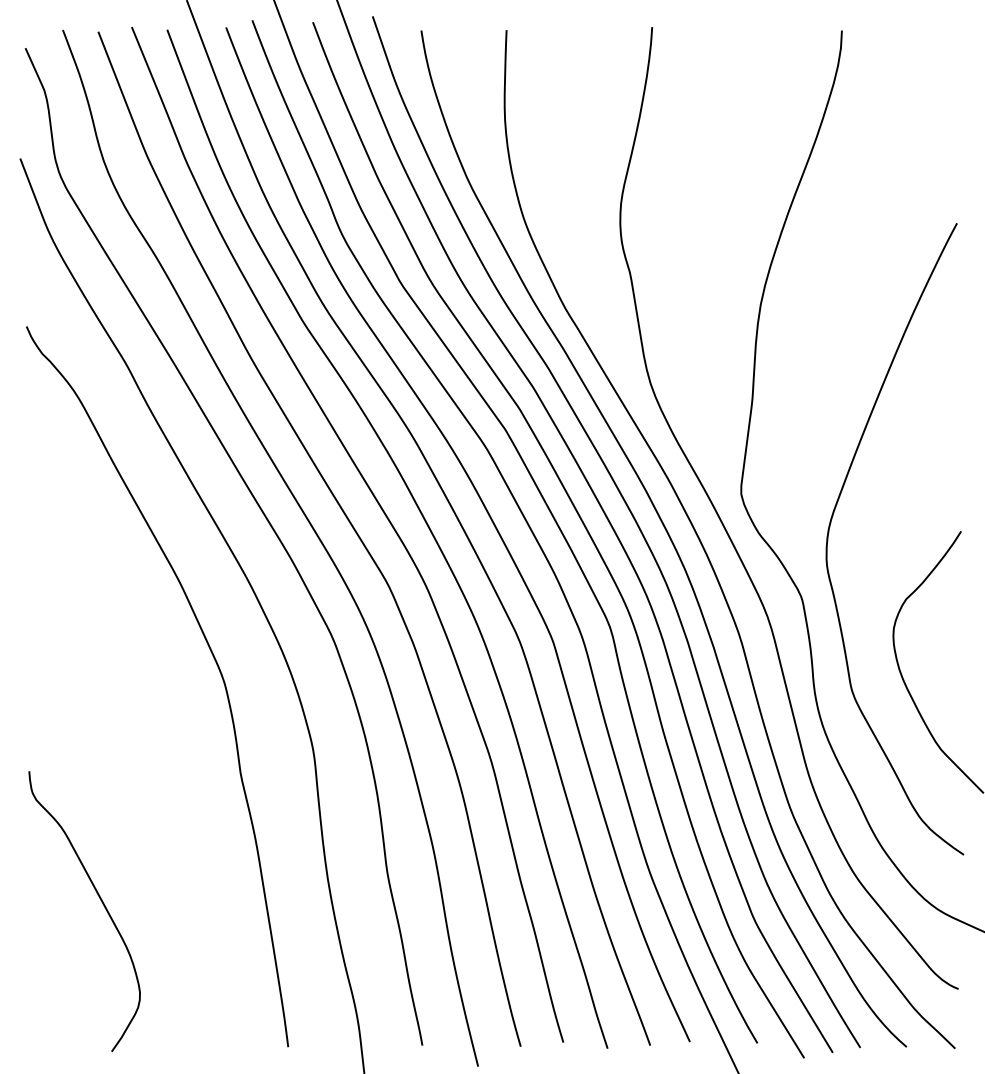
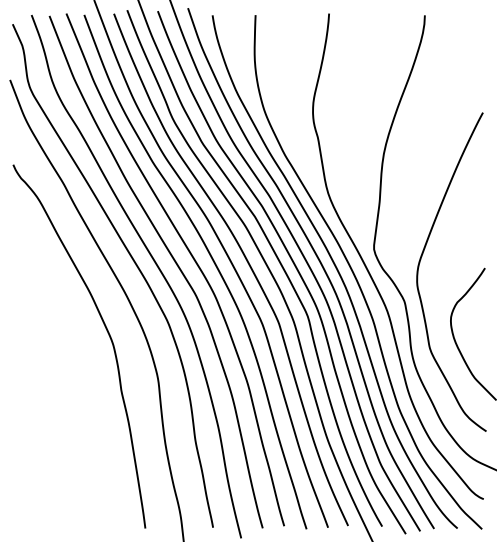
curve: (100, 902) -> (50, 455), removed

